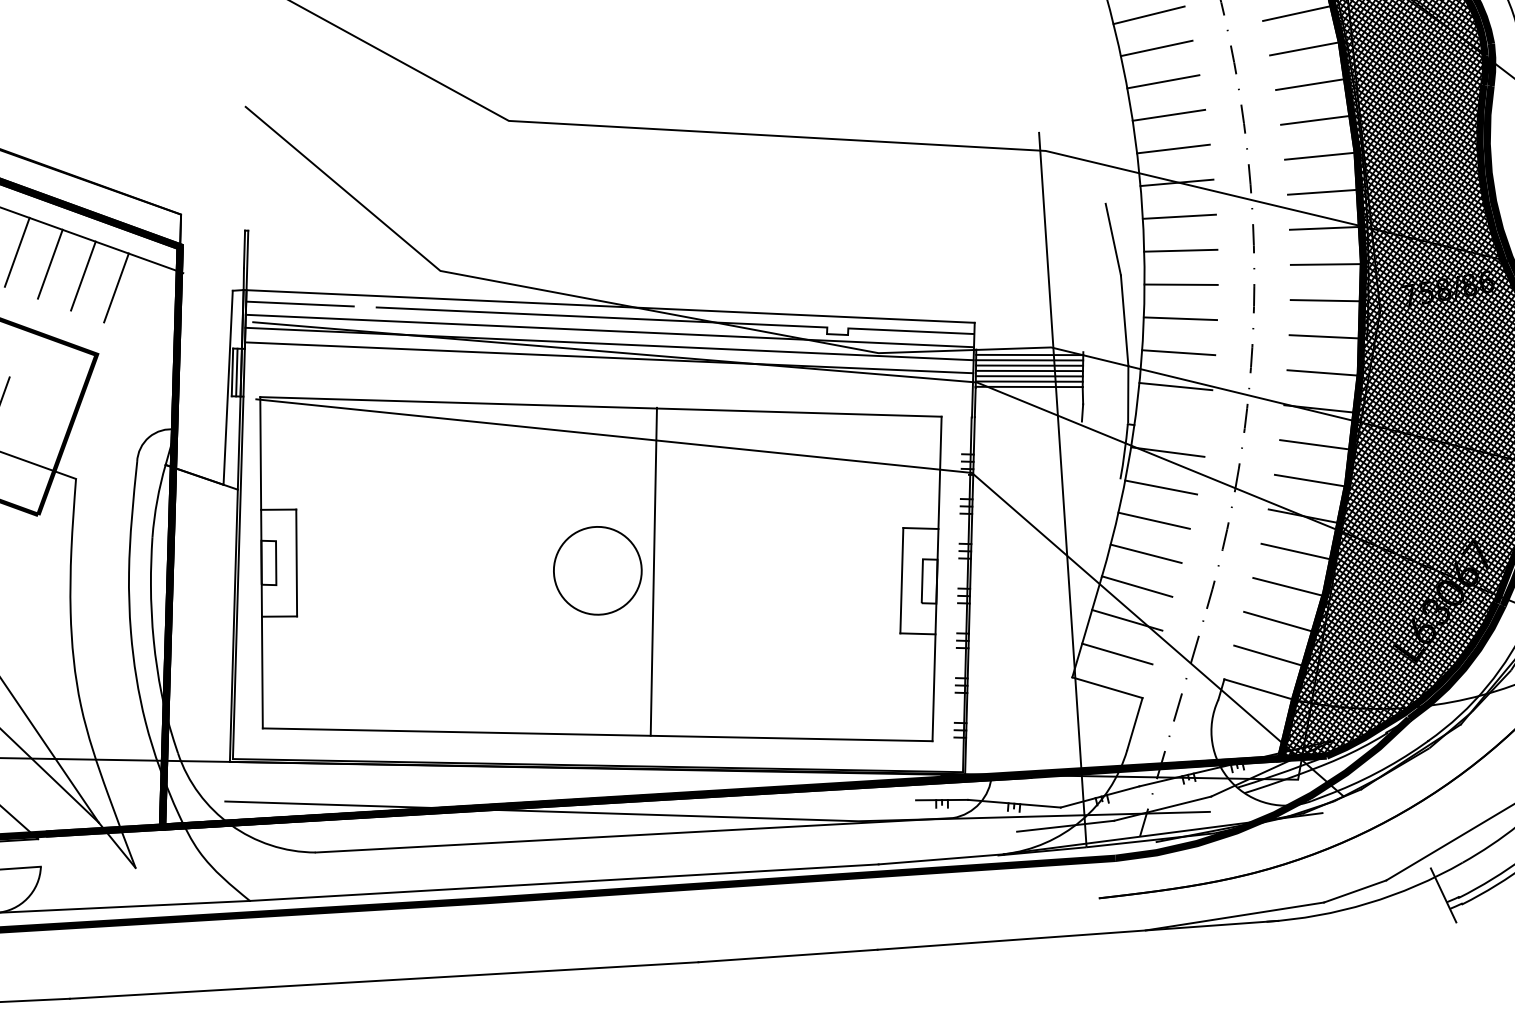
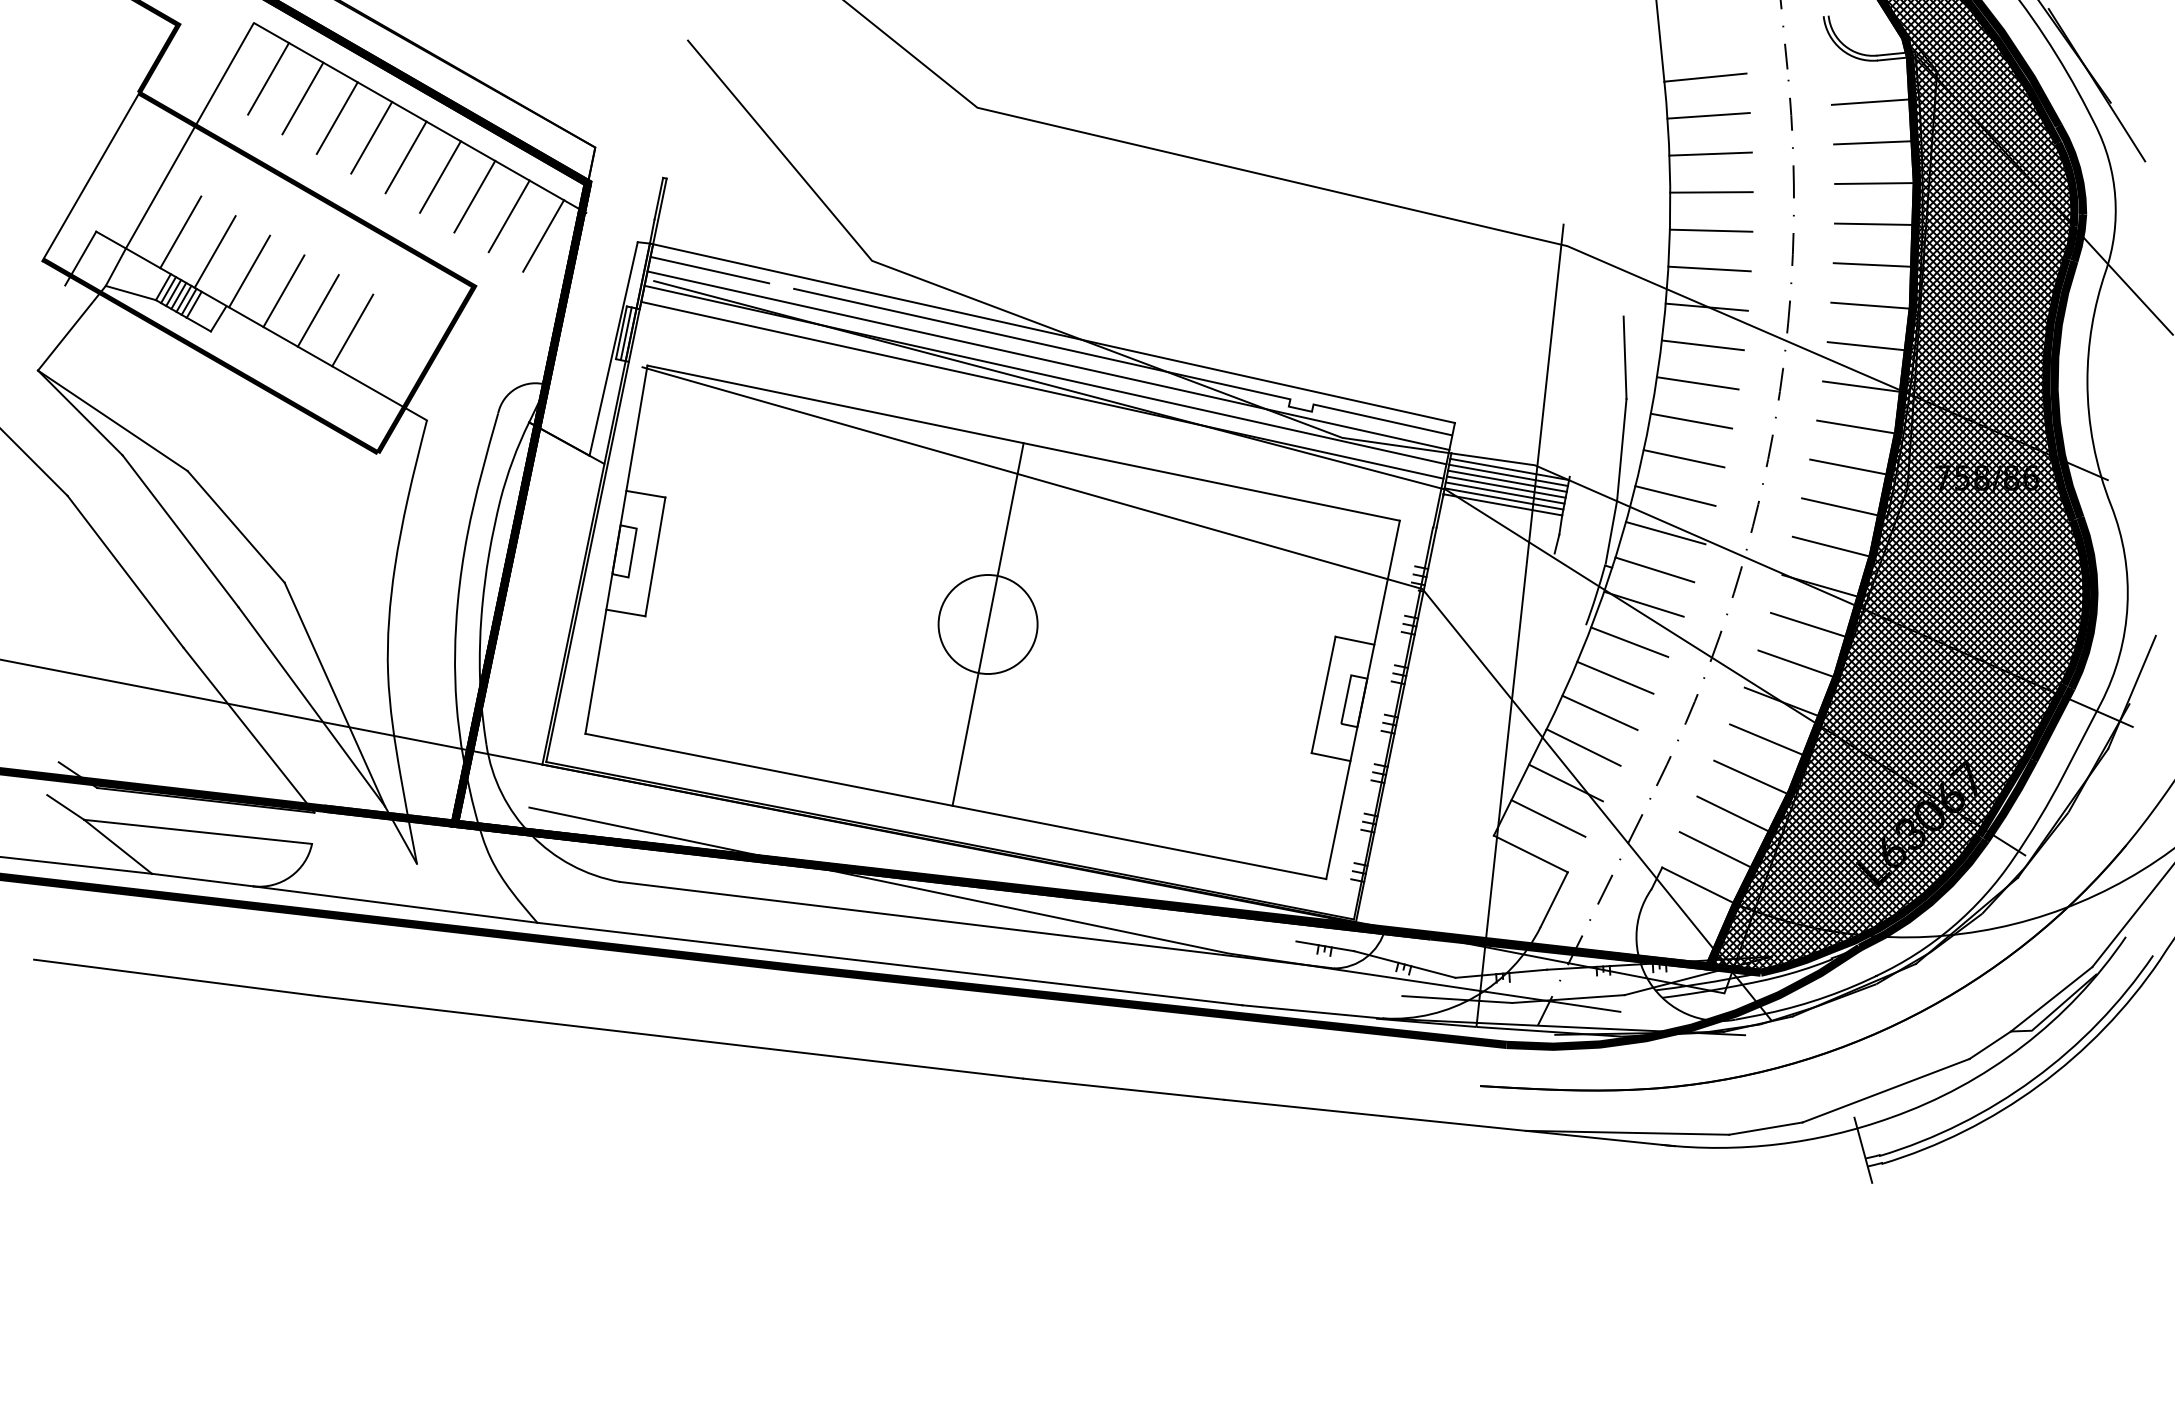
line: (149, 299) -> (543, 235), added
line: (1171, 420) -> (1654, 569), added
line: (653, 571) -> (987, 624), moved

